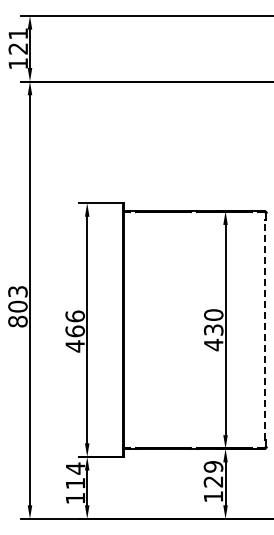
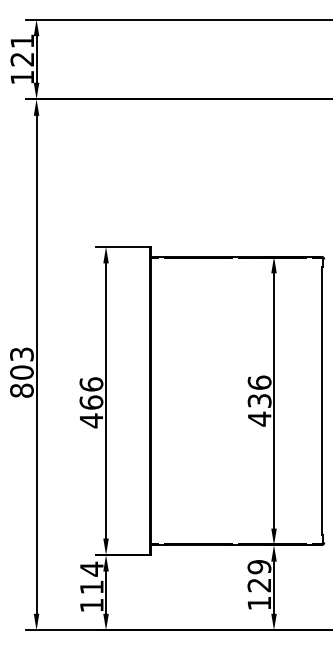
text: (213, 314) -> (259, 382), 430 -> 436
line: (264, 330) -> (321, 401), dashed -> solid

